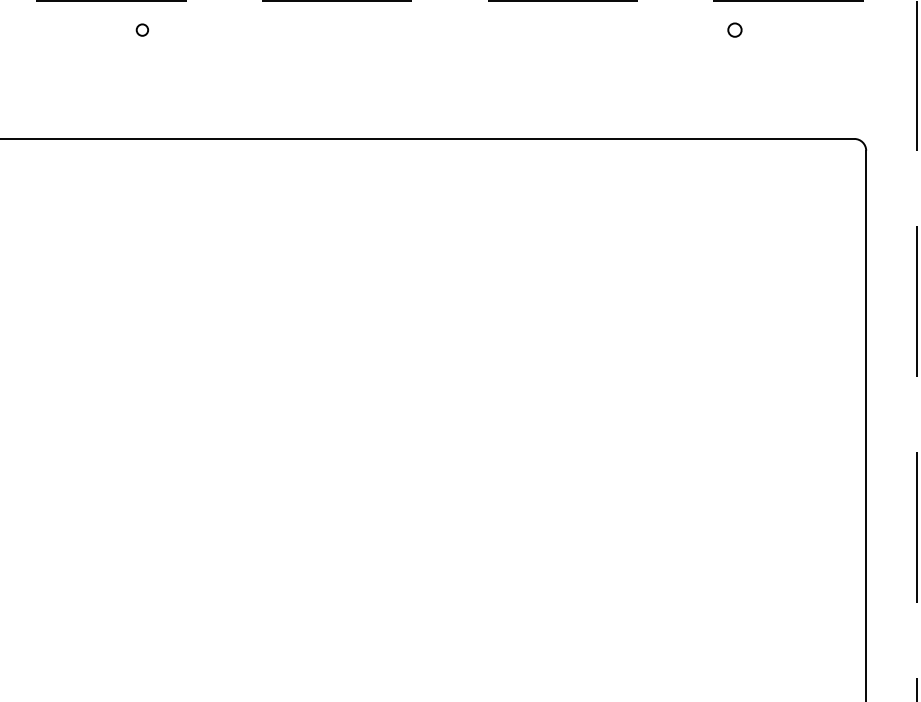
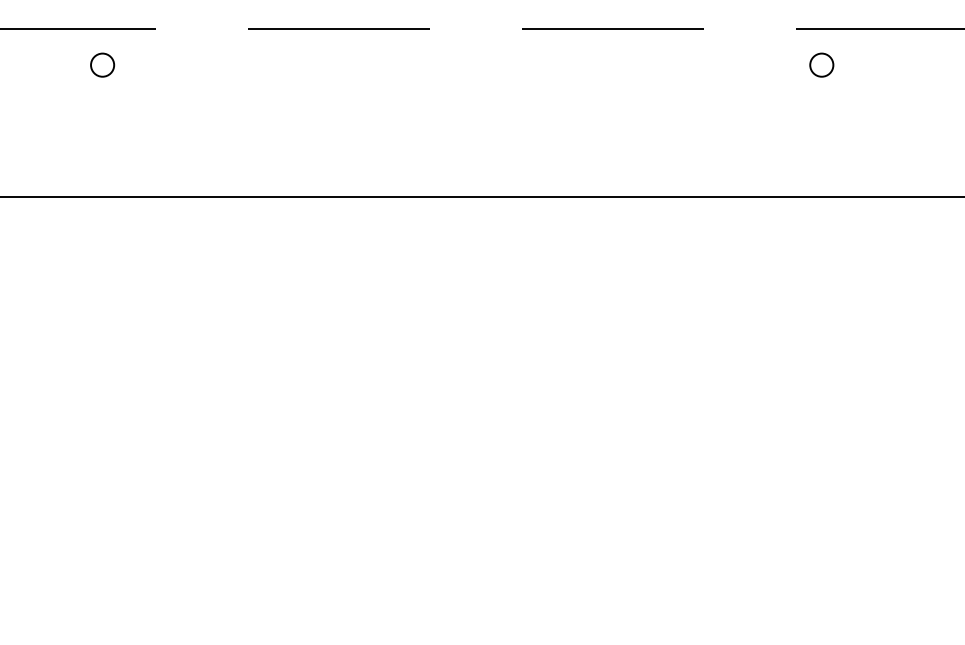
circle: (142, 29) -> (102, 64), size x1.67
circle: (734, 29) -> (821, 64), size x1.43

